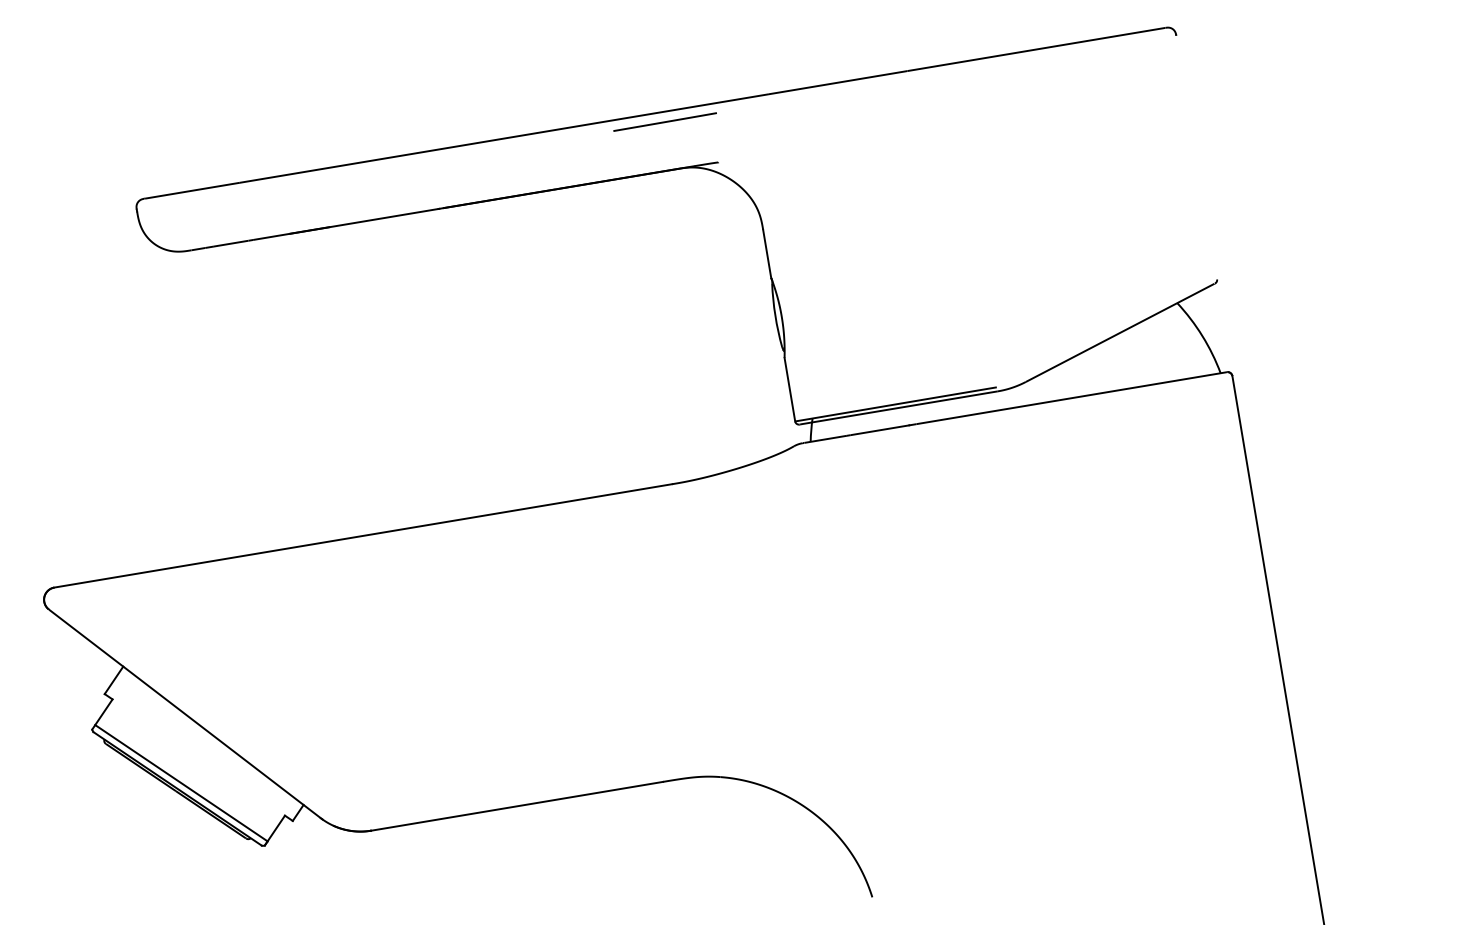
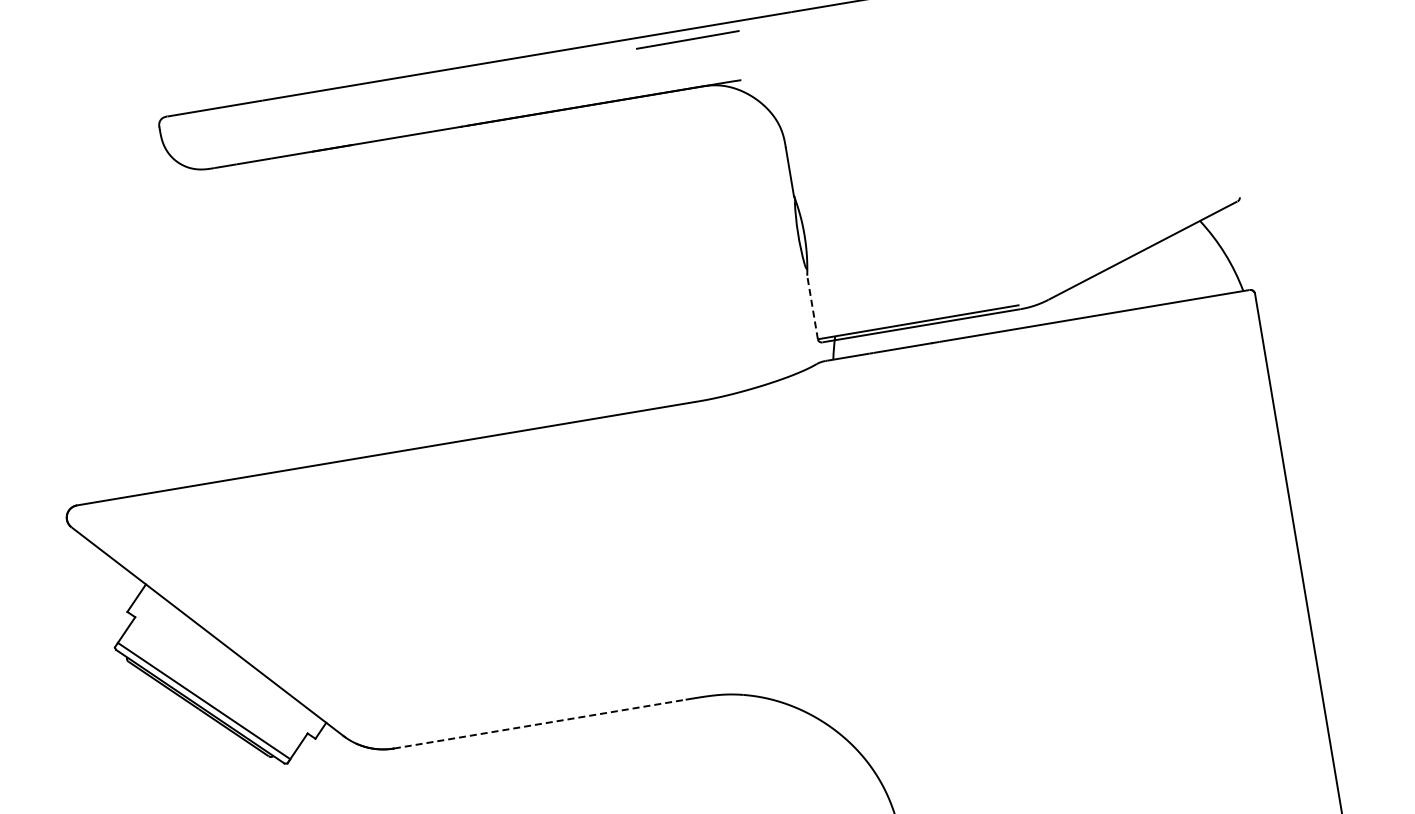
line: (789, 389) -> (812, 307), solid -> dashed
line: (517, 806) -> (540, 724), solid -> dashed

